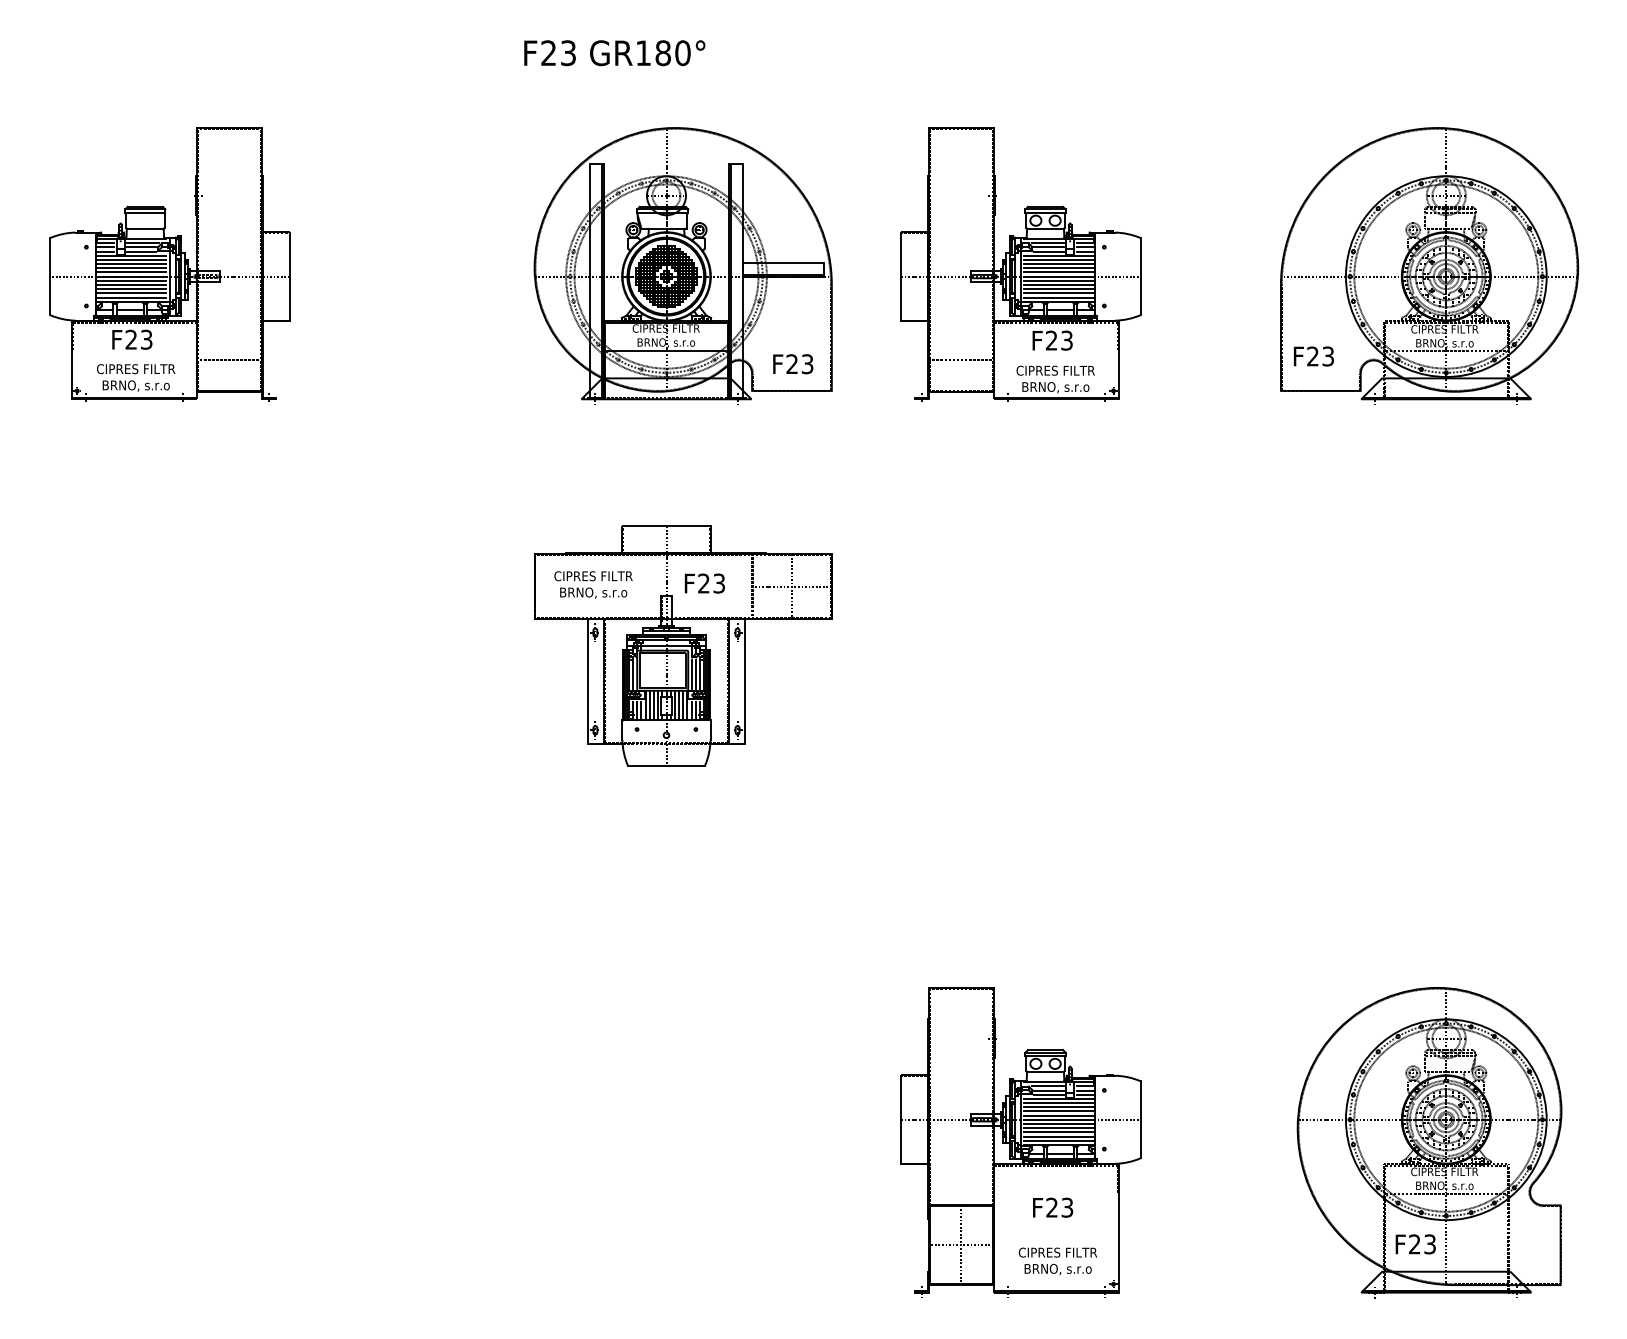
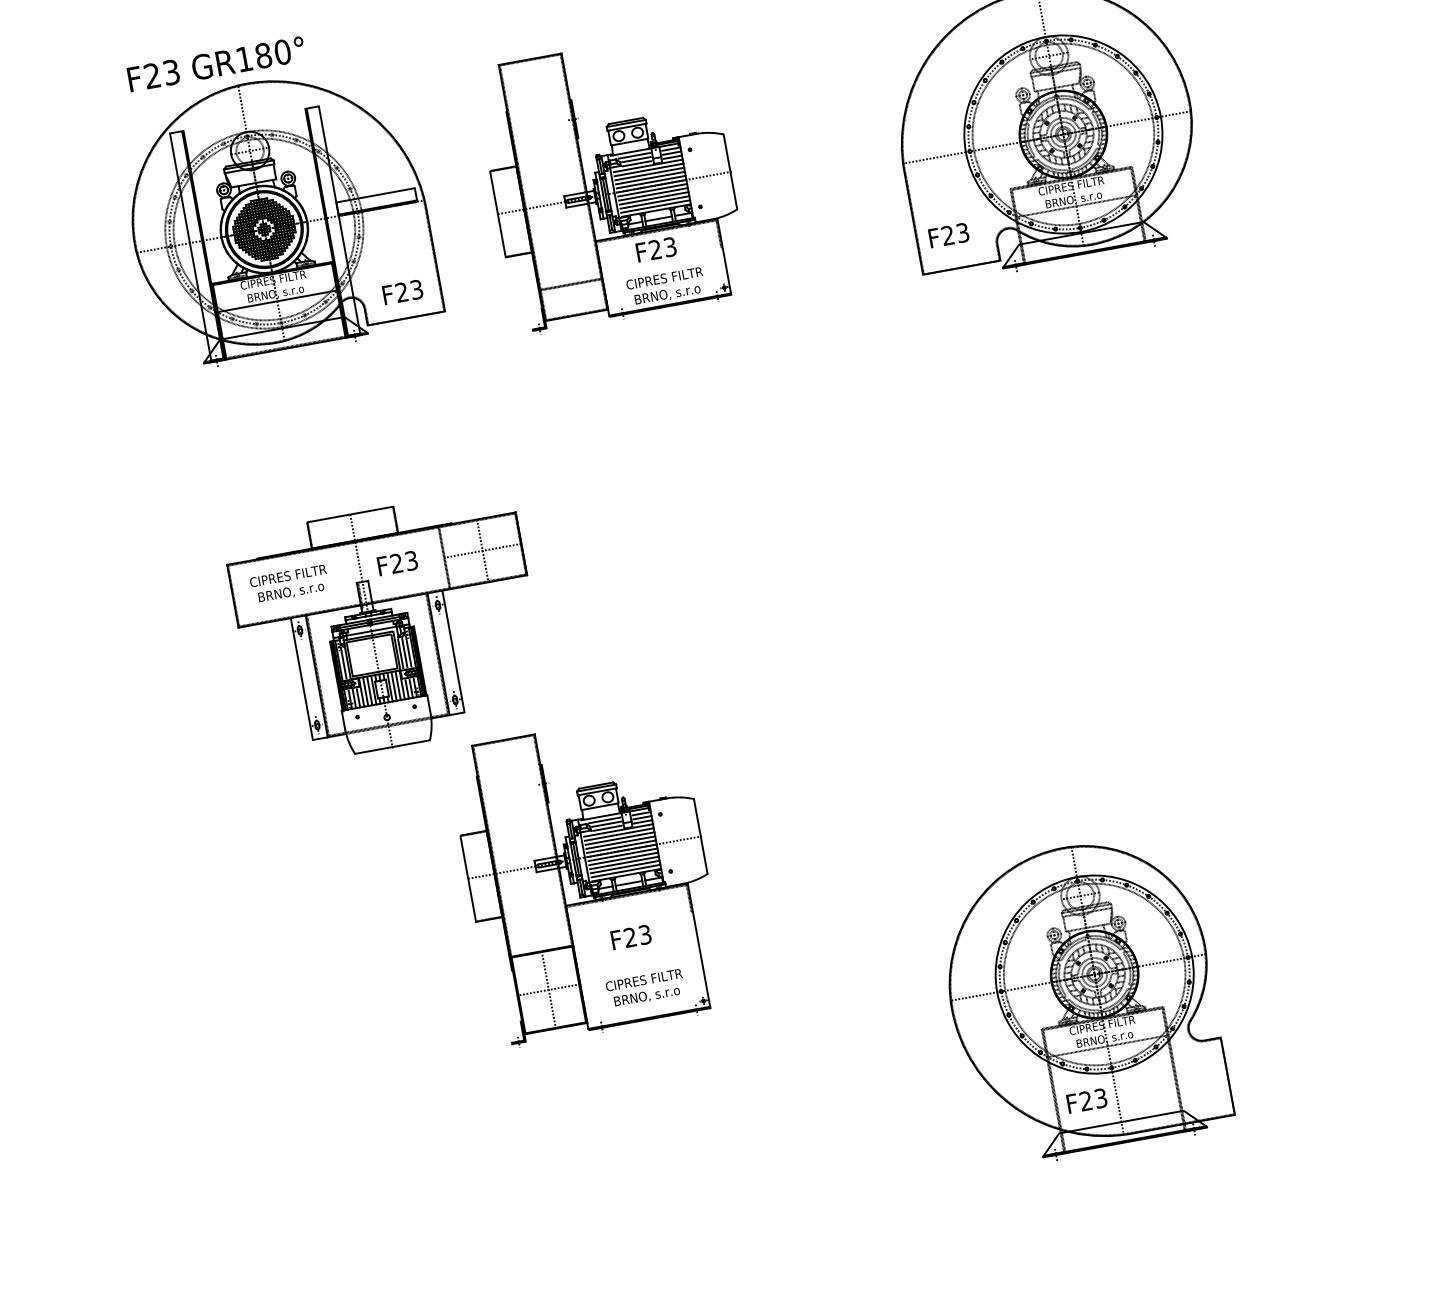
part: (1020, 264) -> (611, 181), moved
part: (682, 265) -> (277, 215), moved
part: (1020, 1142) -> (588, 879), moved
part: (1429, 1142) -> (1082, 999), moved

